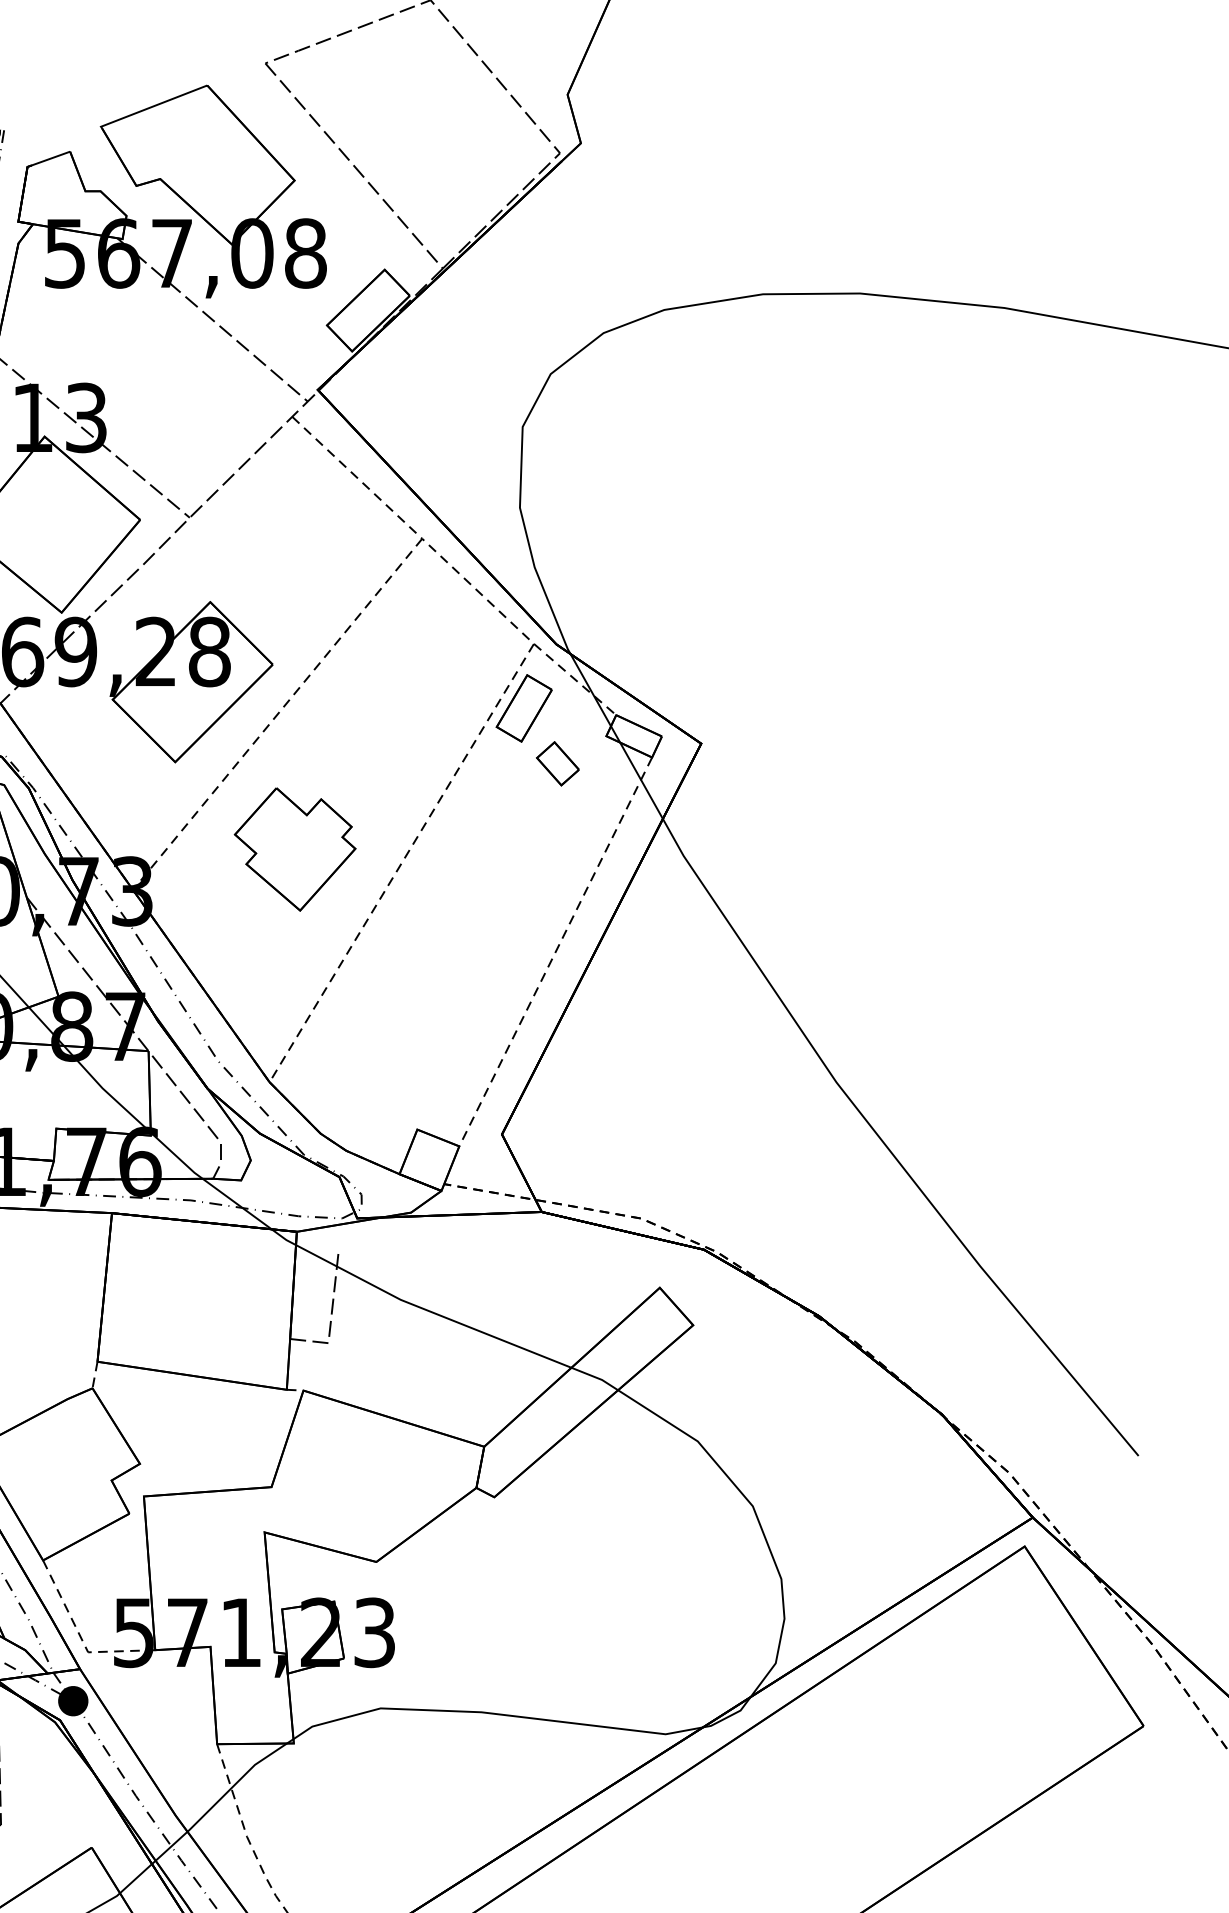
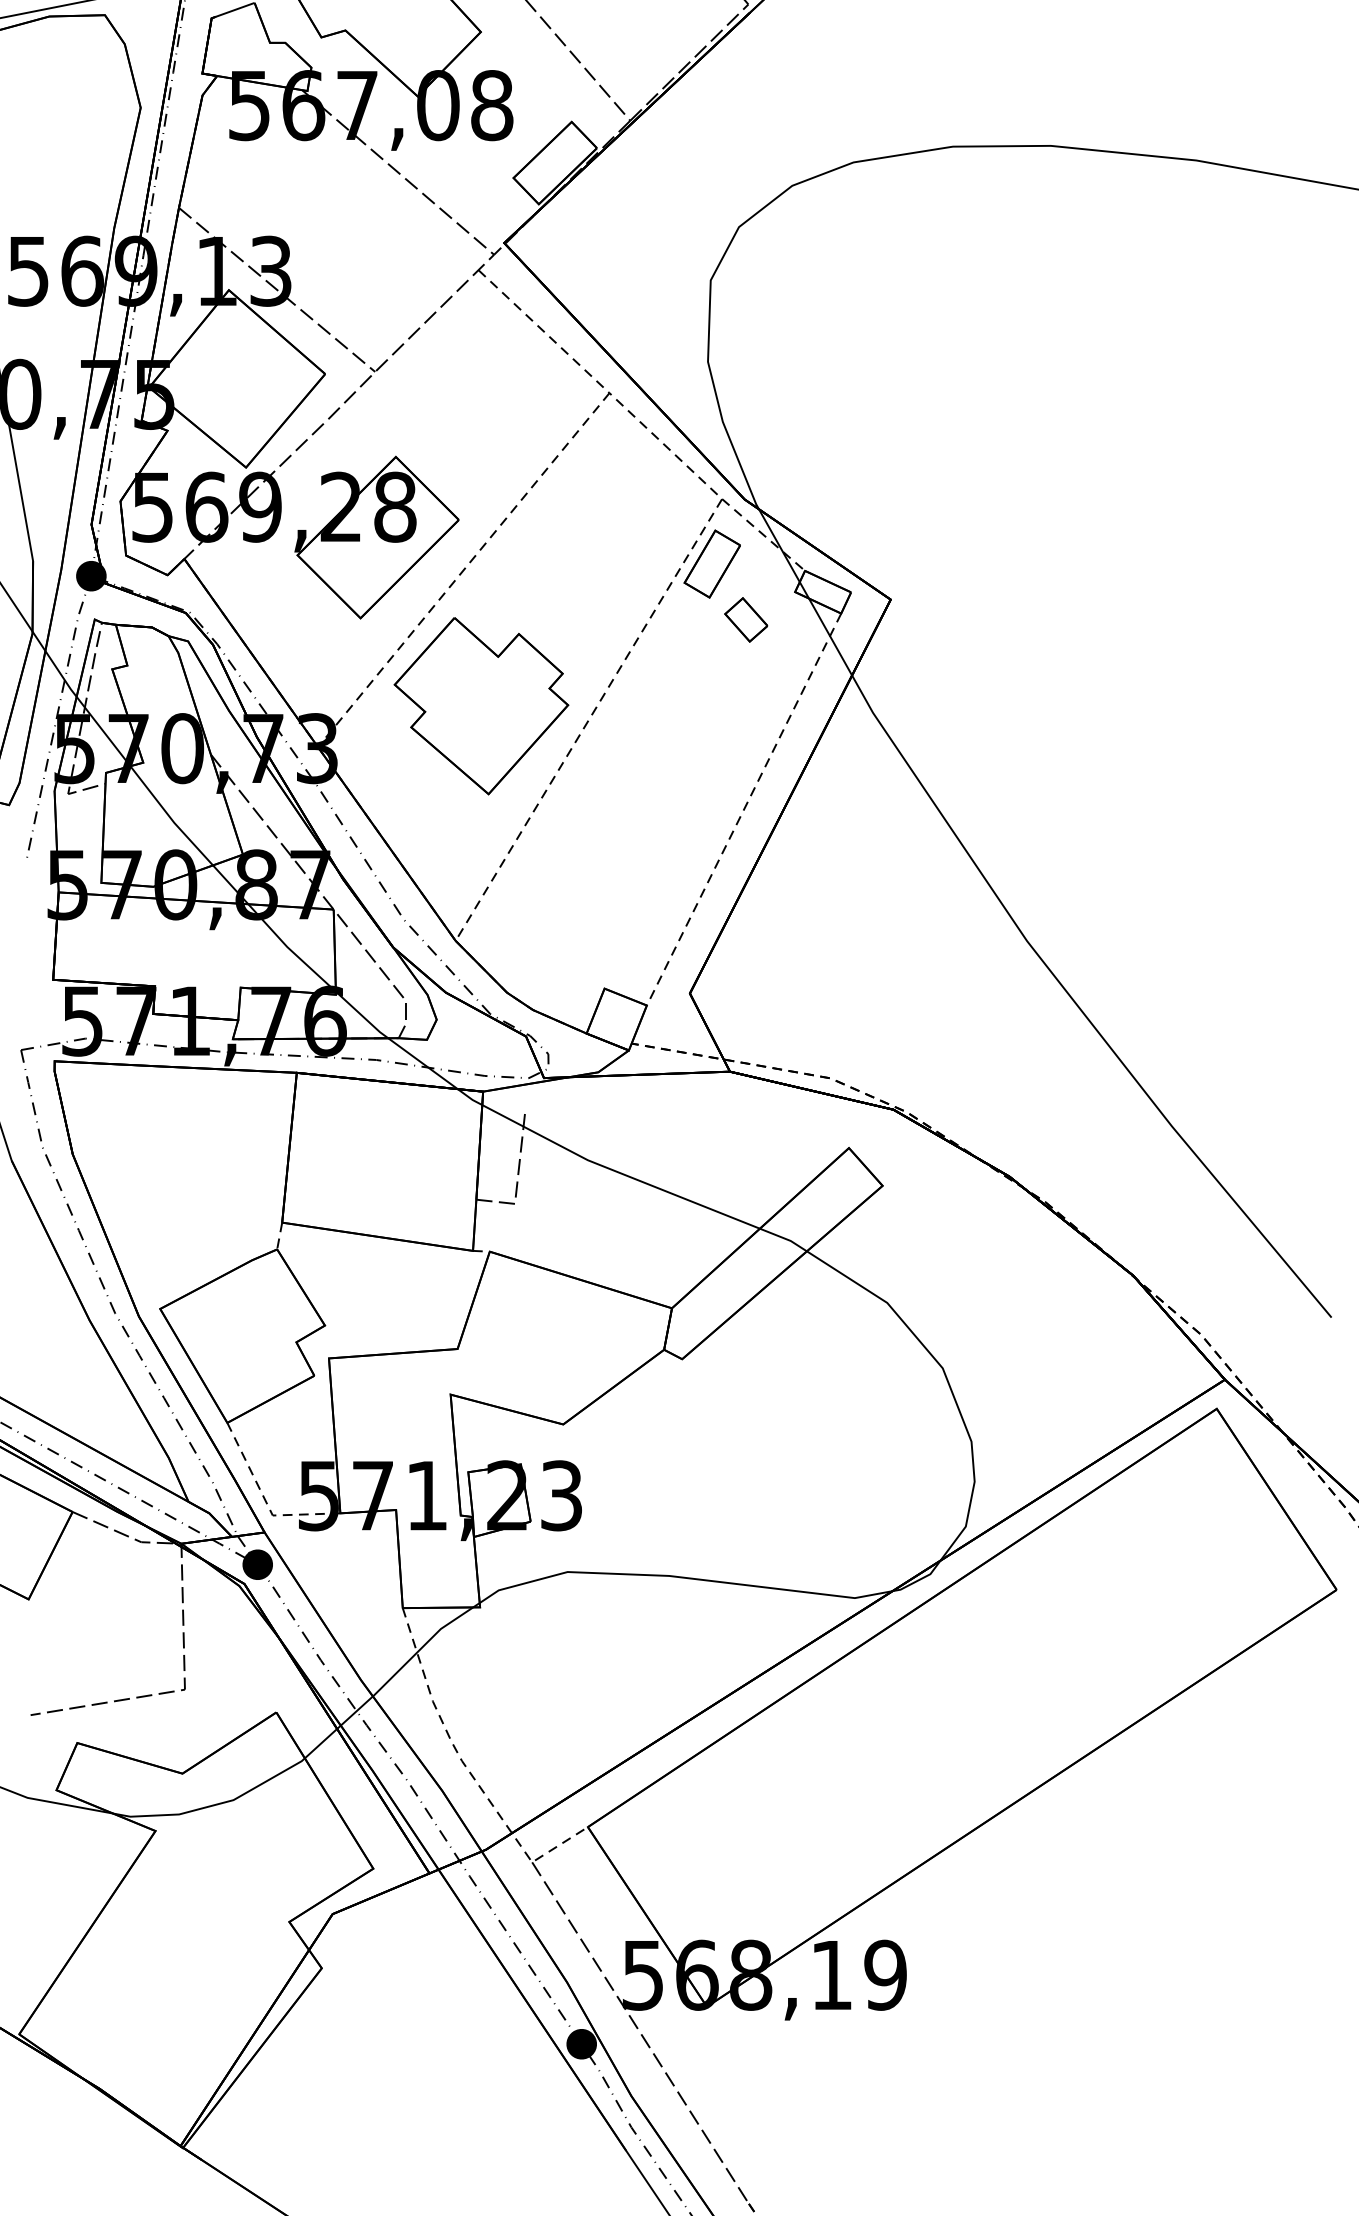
part: (295, 849) -> (481, 706), size x1.43

